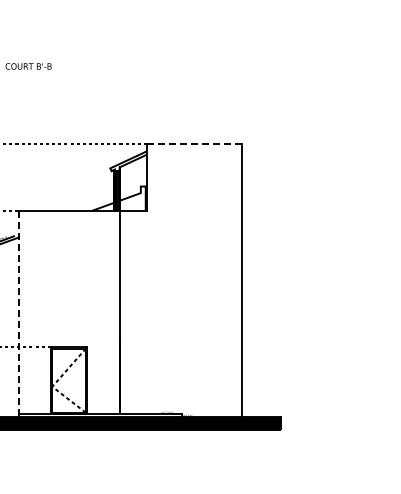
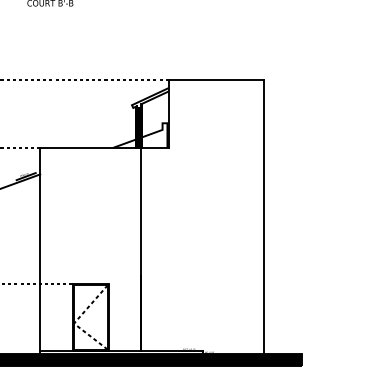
line: (194, 143) -> (216, 80), dashed -> solid
line: (18, 314) -> (40, 251), dashed -> solid

